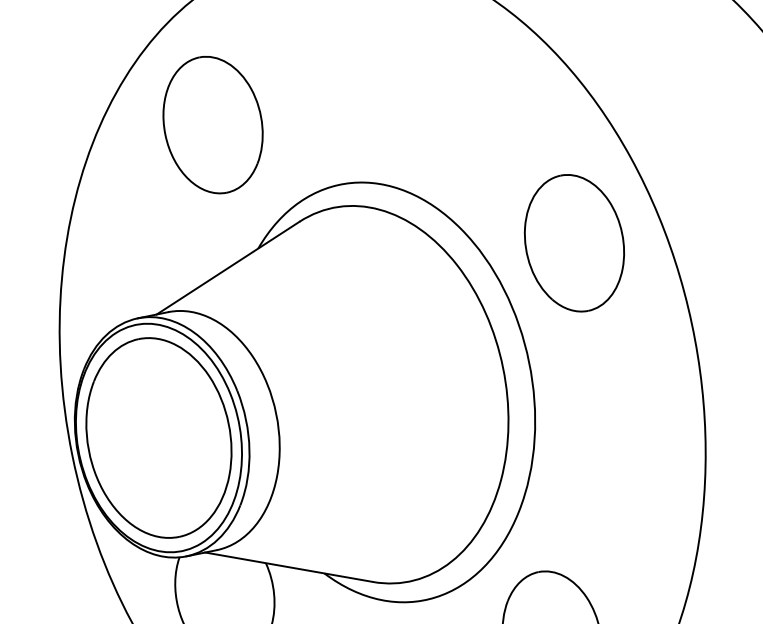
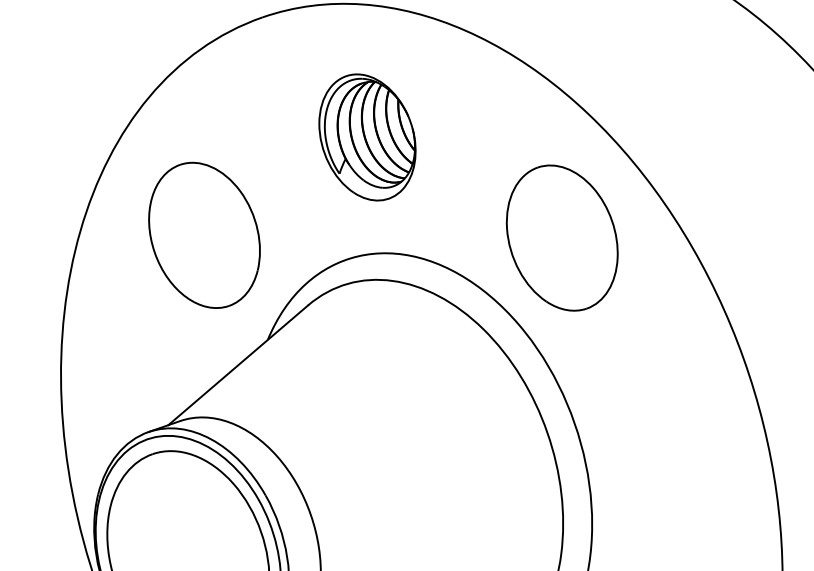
part: (374, 75) -> (367, 137), added
part: (212, 125) -> (203, 235), moved
part: (573, 243) -> (561, 238), moved

